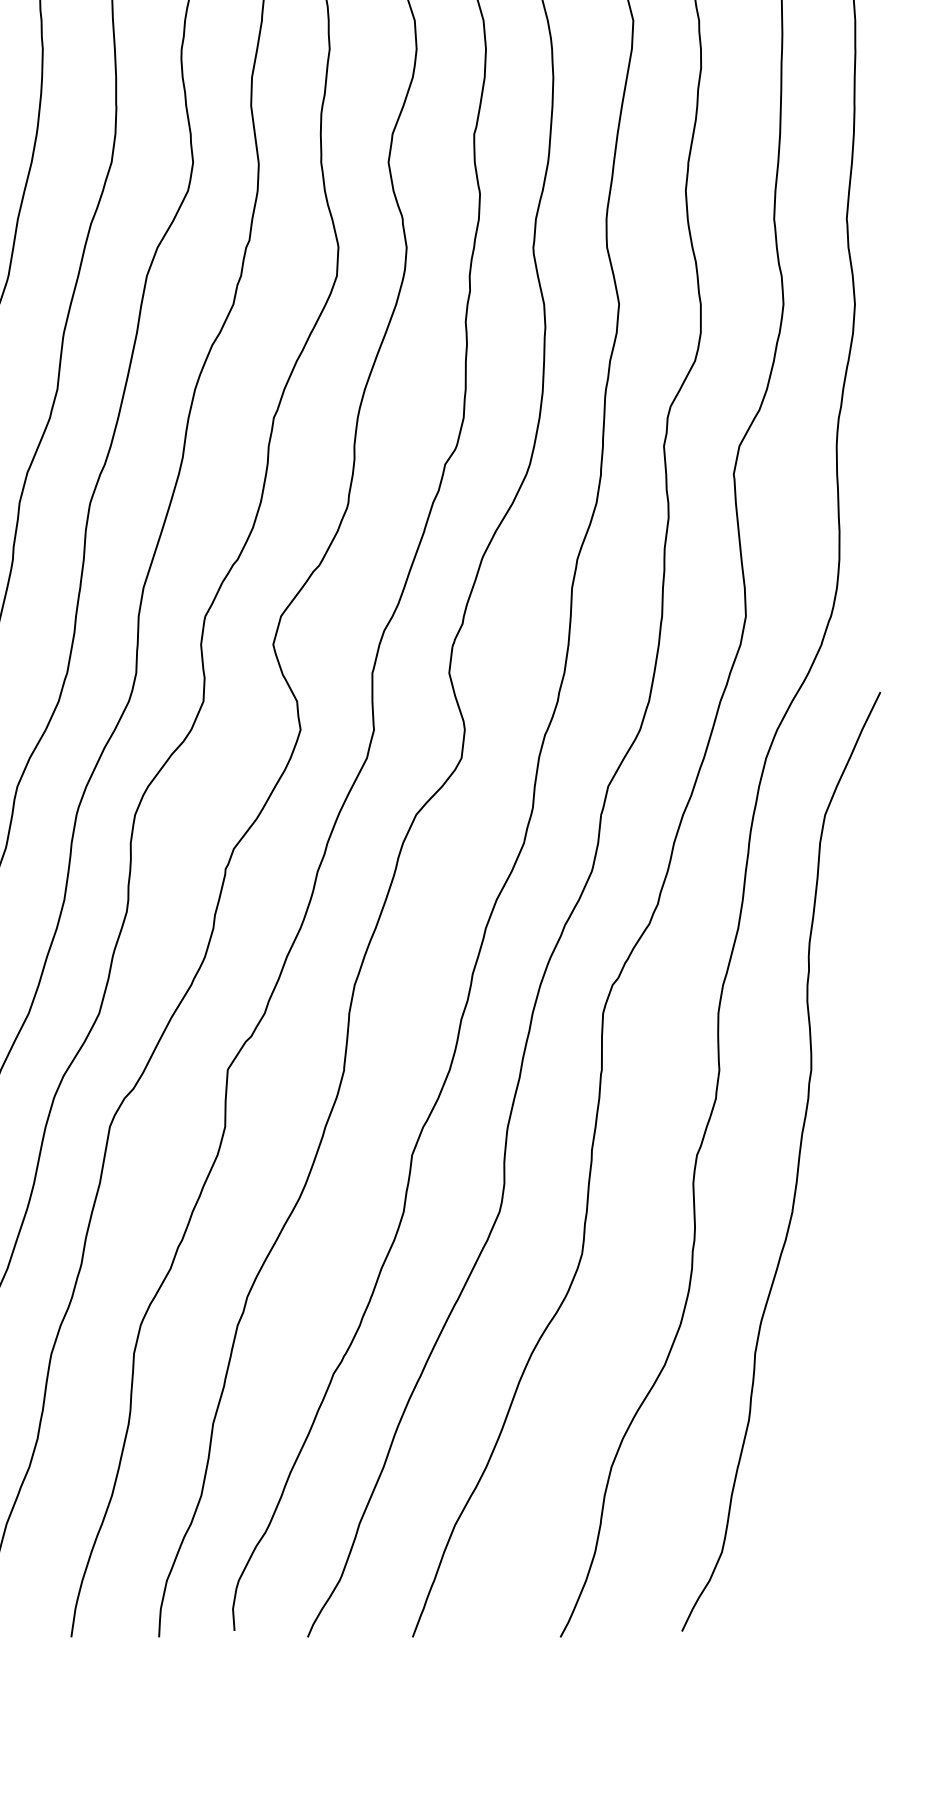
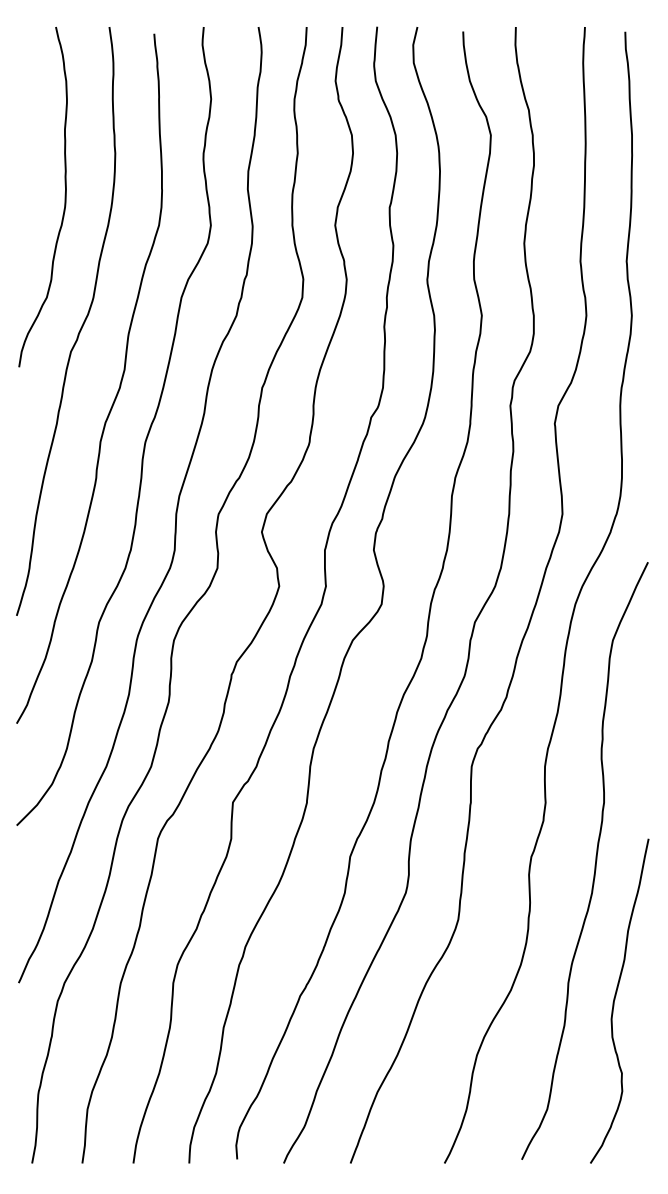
curve: (829, 1379) -> (615, 999), added

